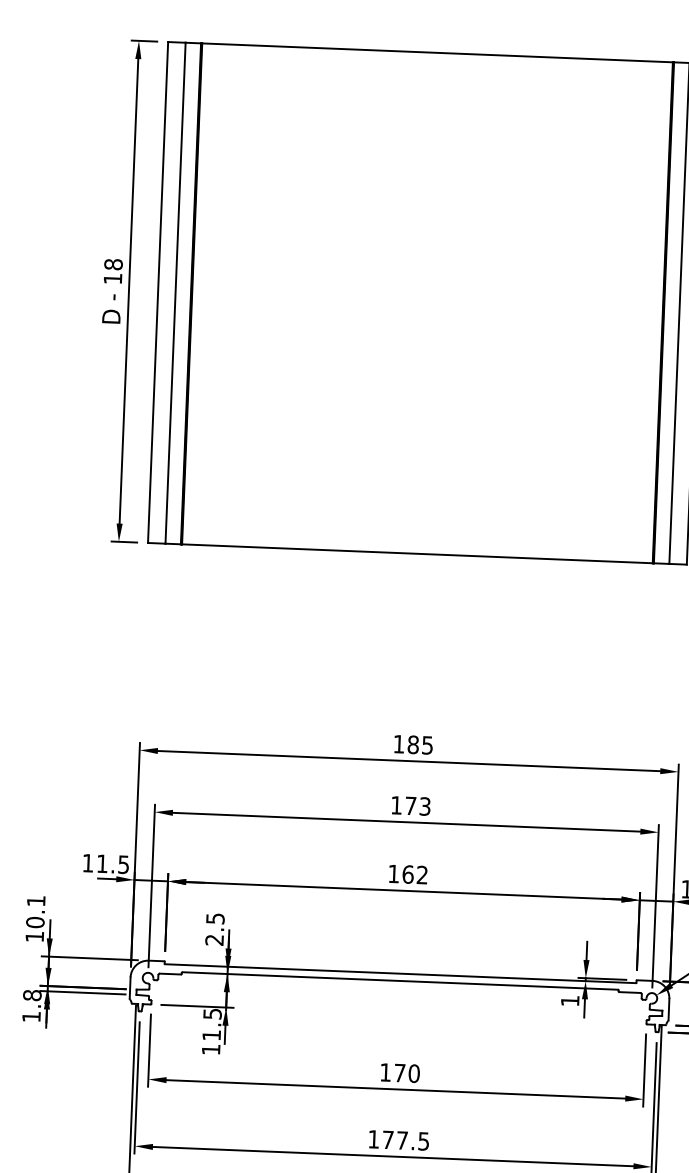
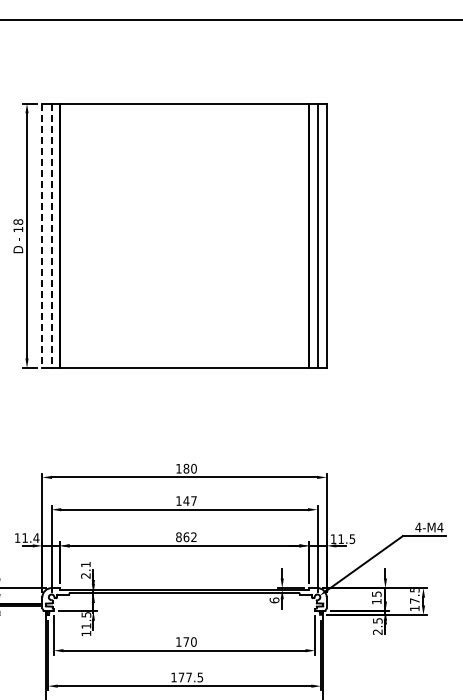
line: (158, 293) -> (42, 236), solid -> dashed
line: (175, 294) -> (51, 236), solid -> dashed
text: (426, 744) -> (193, 468), 185 -> 180
text: (416, 805) -> (189, 500), 173 -> 147
text: (123, 863) -> (36, 537), 11.5 -> 11.4
text: (393, 874) -> (178, 537), 162 -> 862
text: (214, 918) -> (85, 564), 2.5 -> 2.1
text: (570, 1001) -> (274, 600), 1 -> 6

